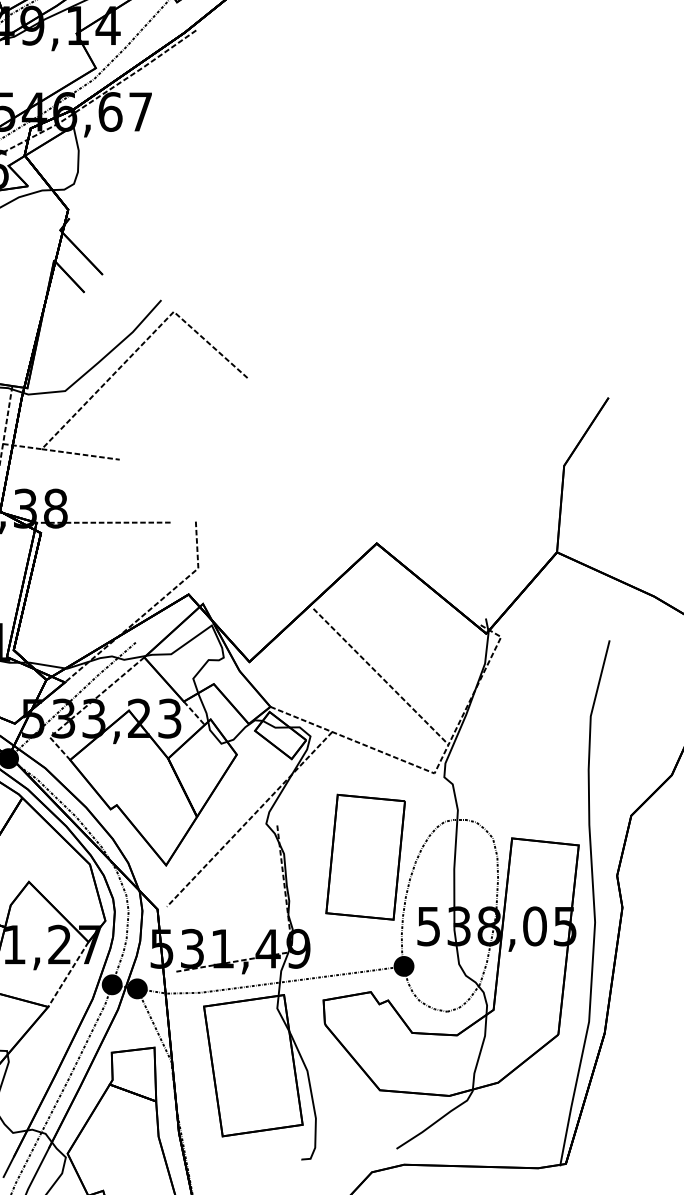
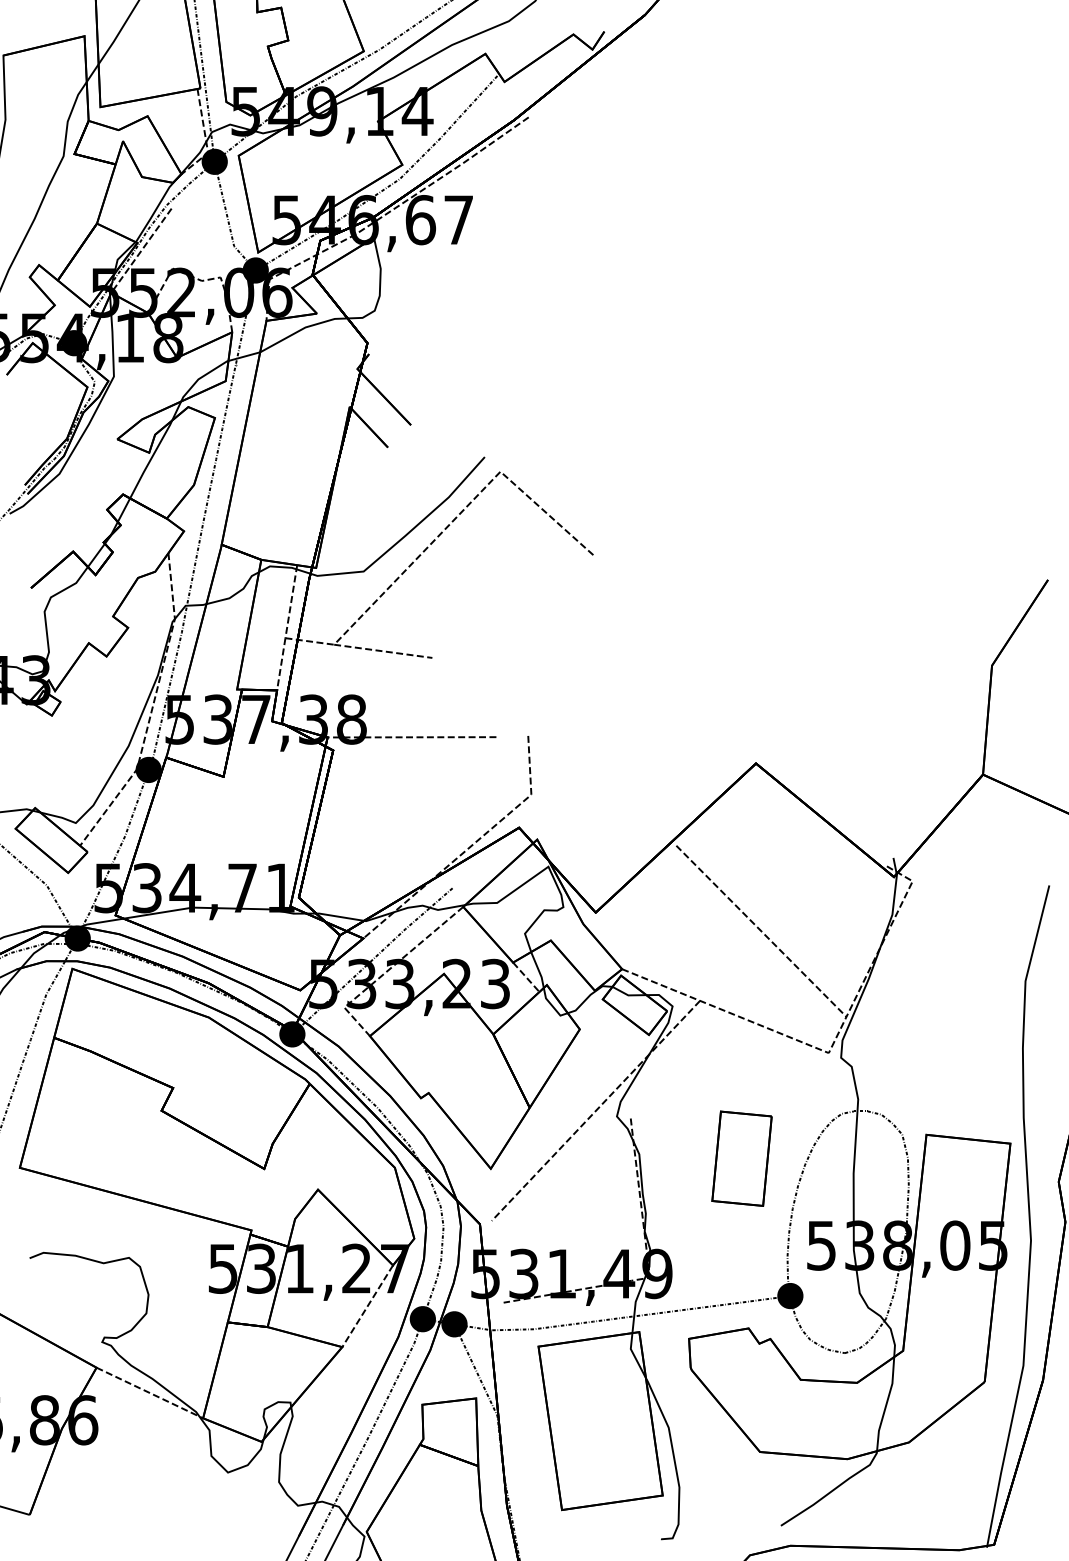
part: (365, 857) -> (741, 1158), size x0.6

